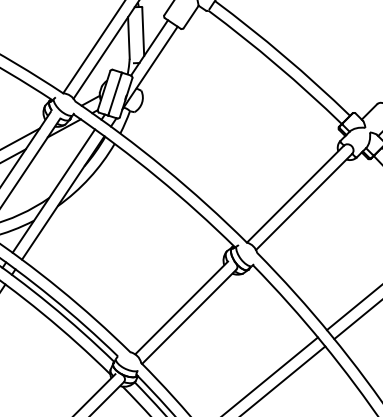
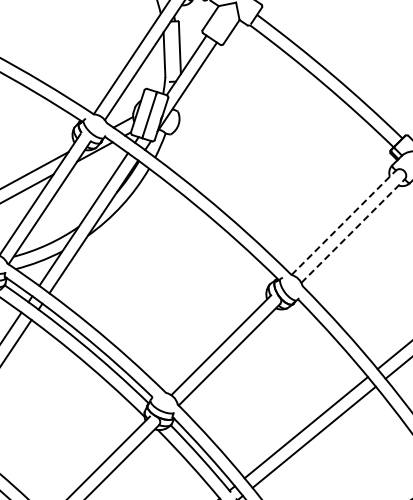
line: (295, 193) -> (343, 222), solid -> dashed
line: (304, 201) -> (353, 230), solid -> dashed

